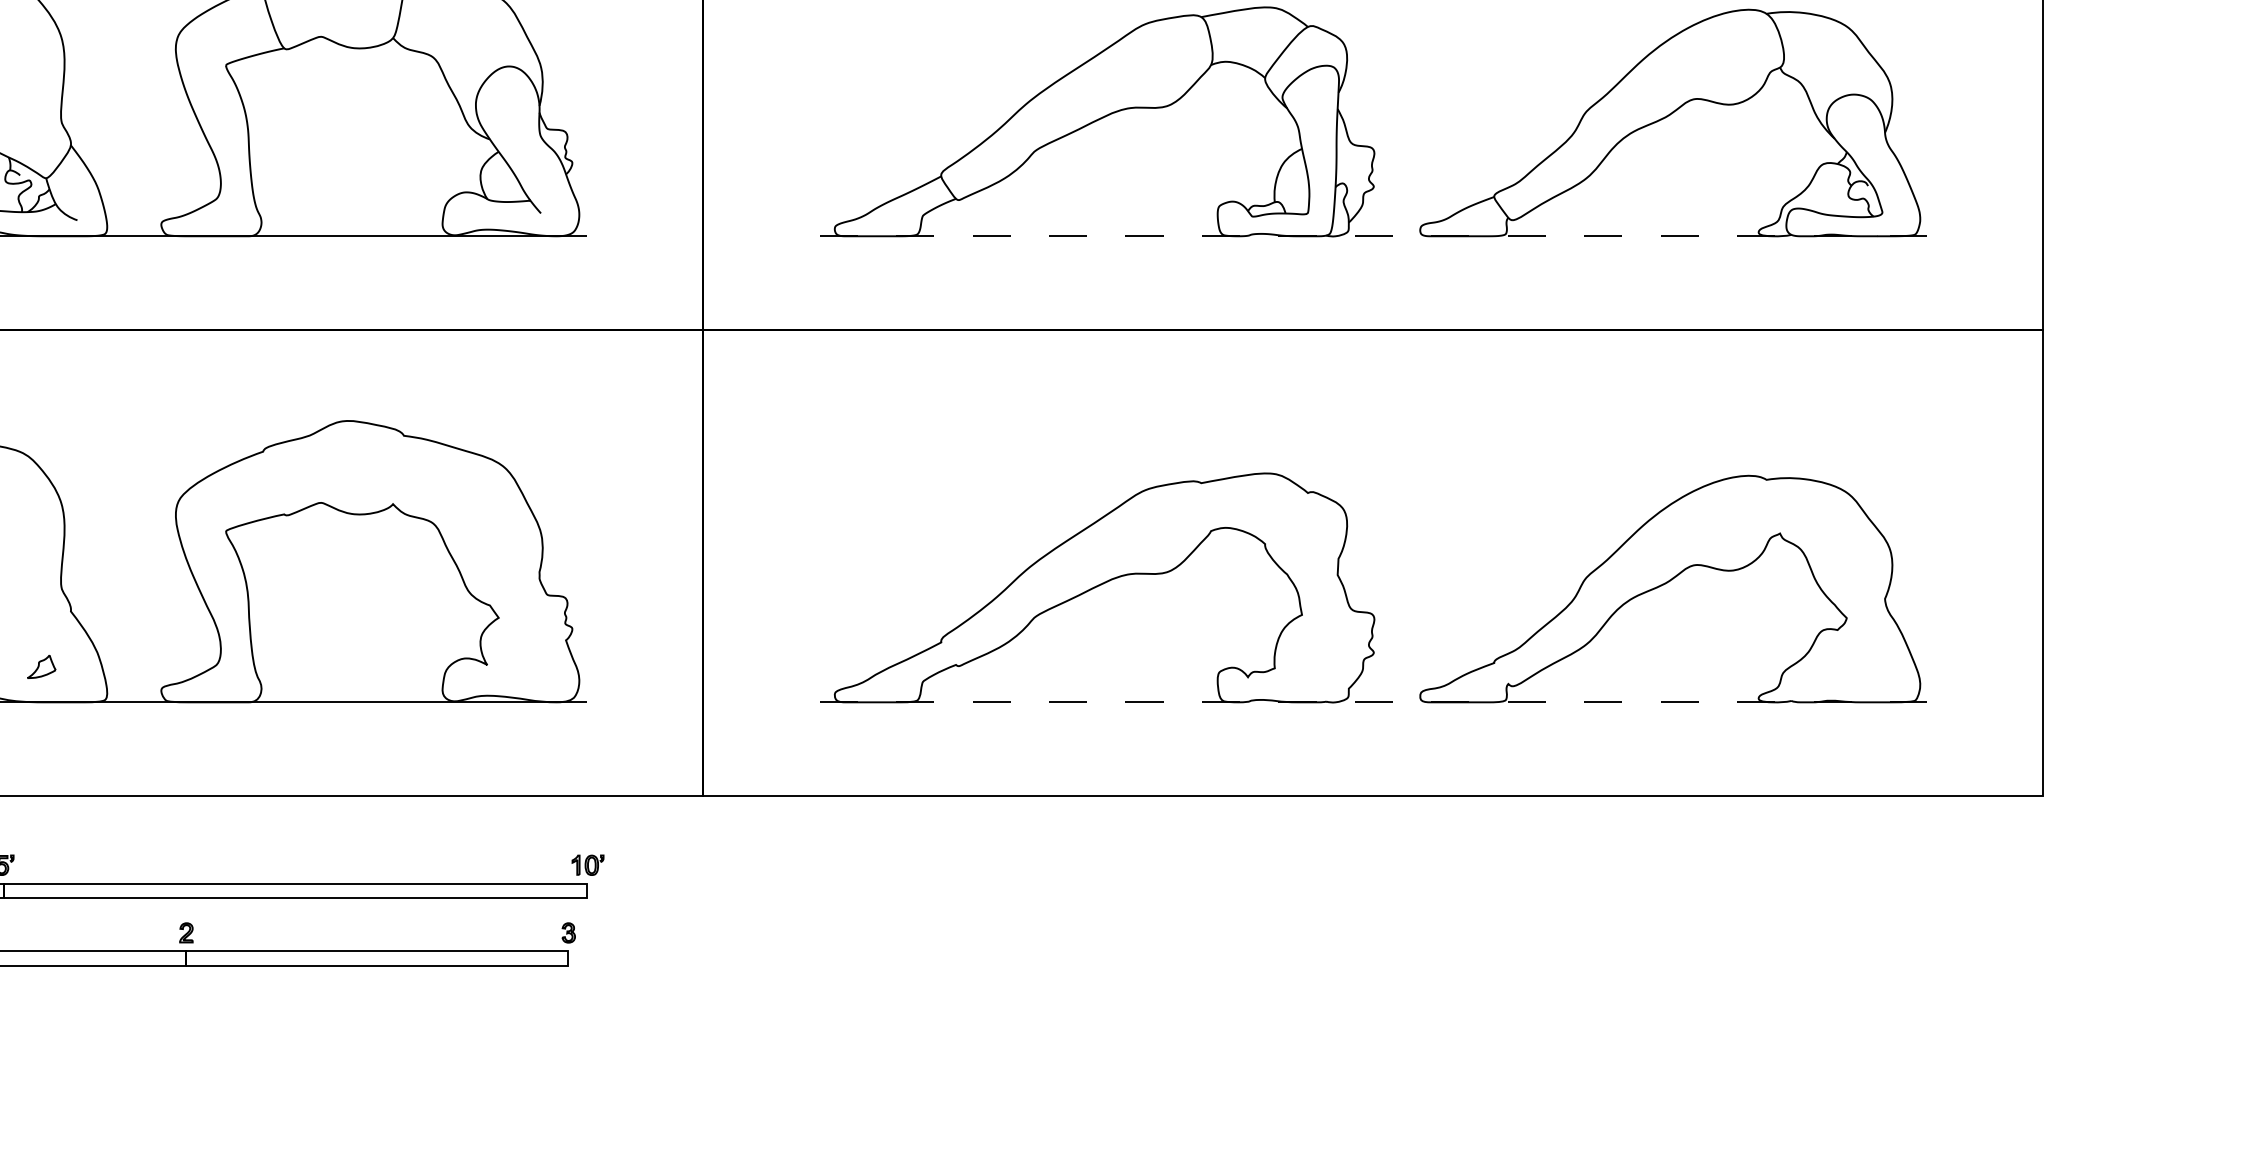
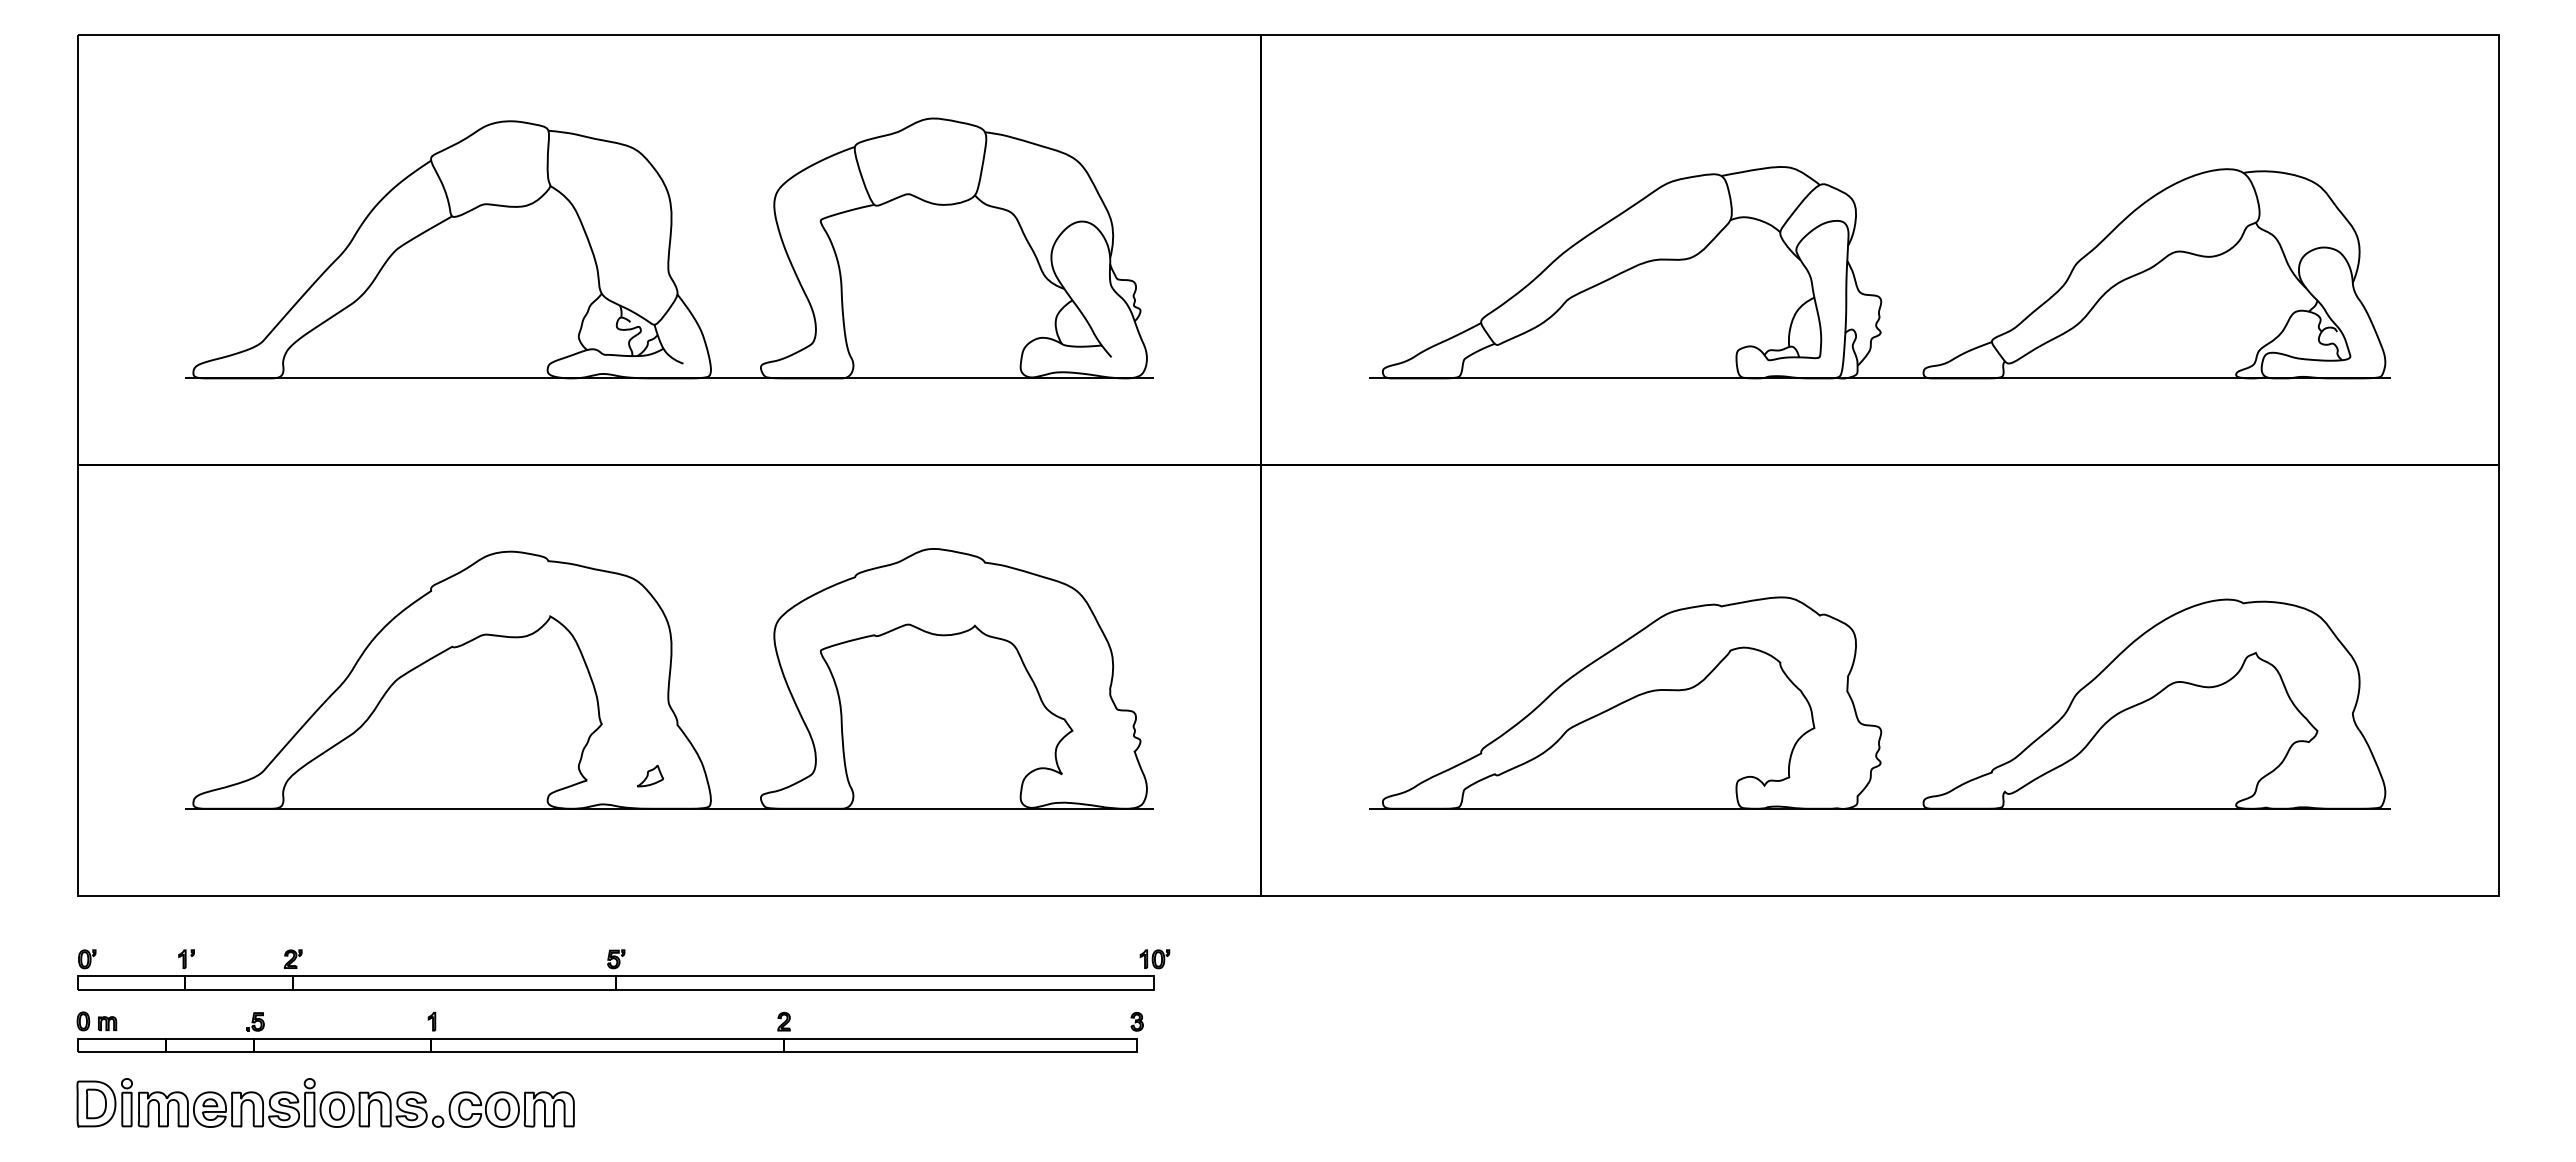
line: (1373, 236) -> (1880, 378), dashed -> solid
line: (1373, 702) -> (1880, 808), dashed -> solid

